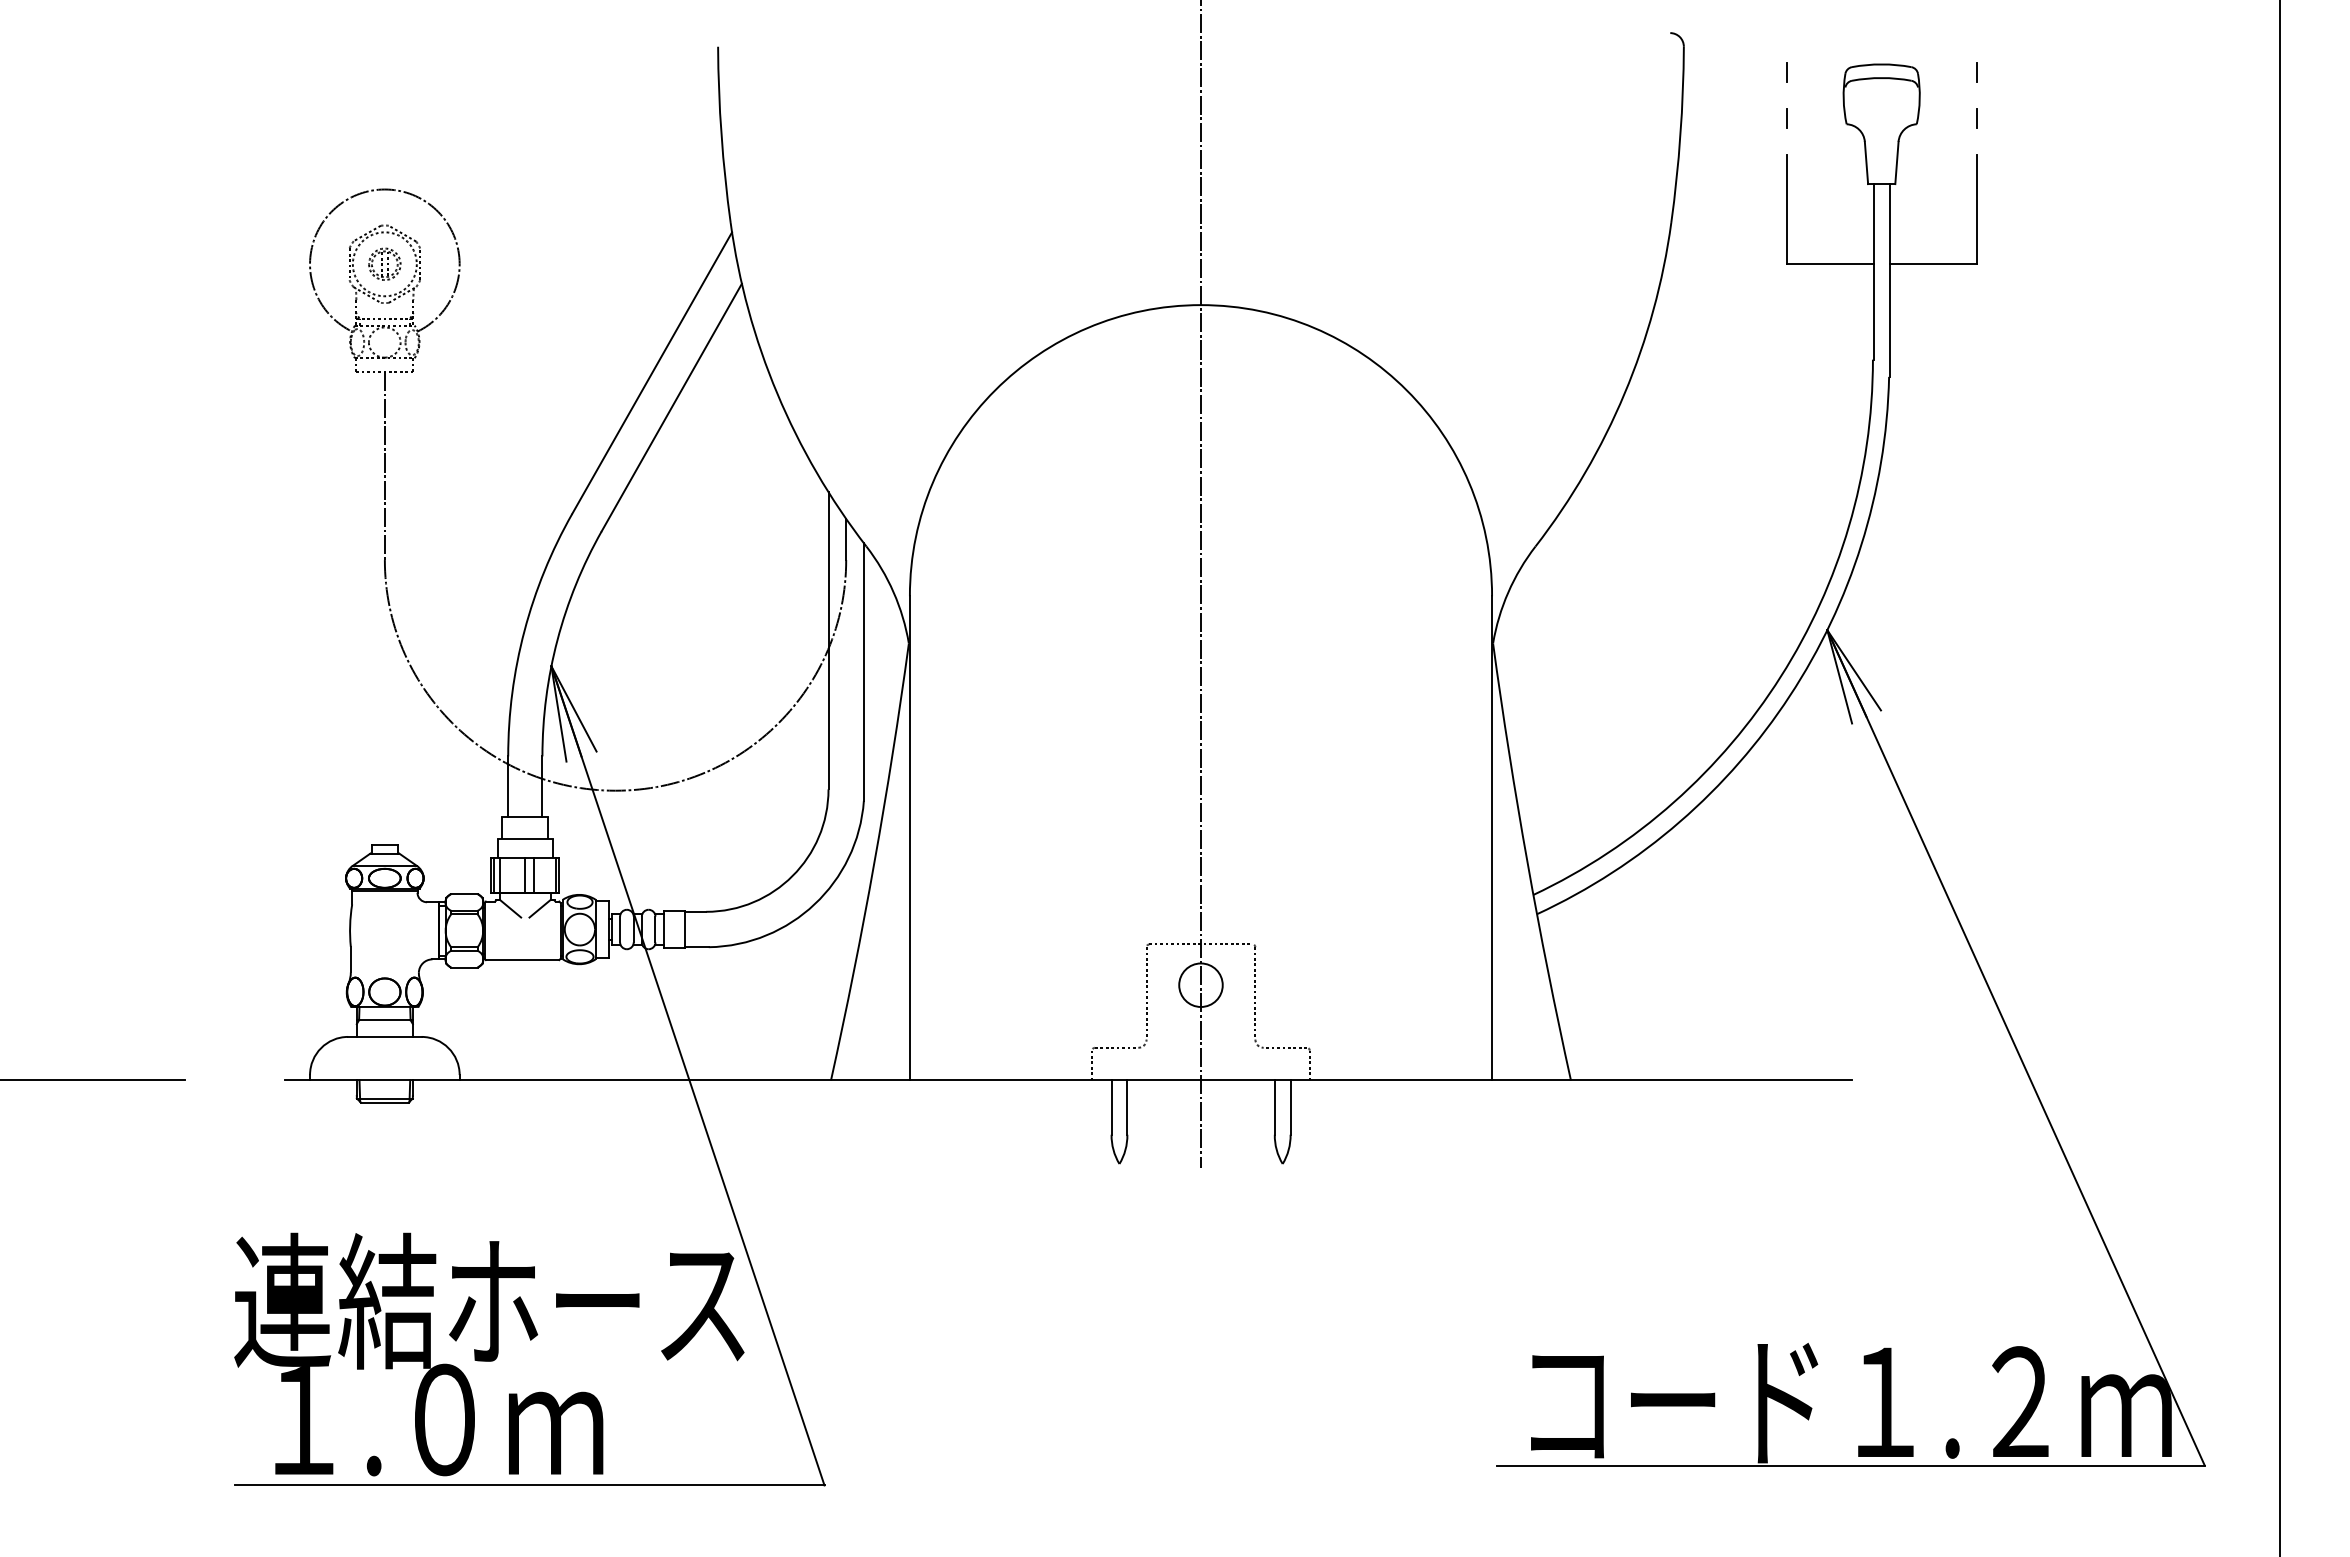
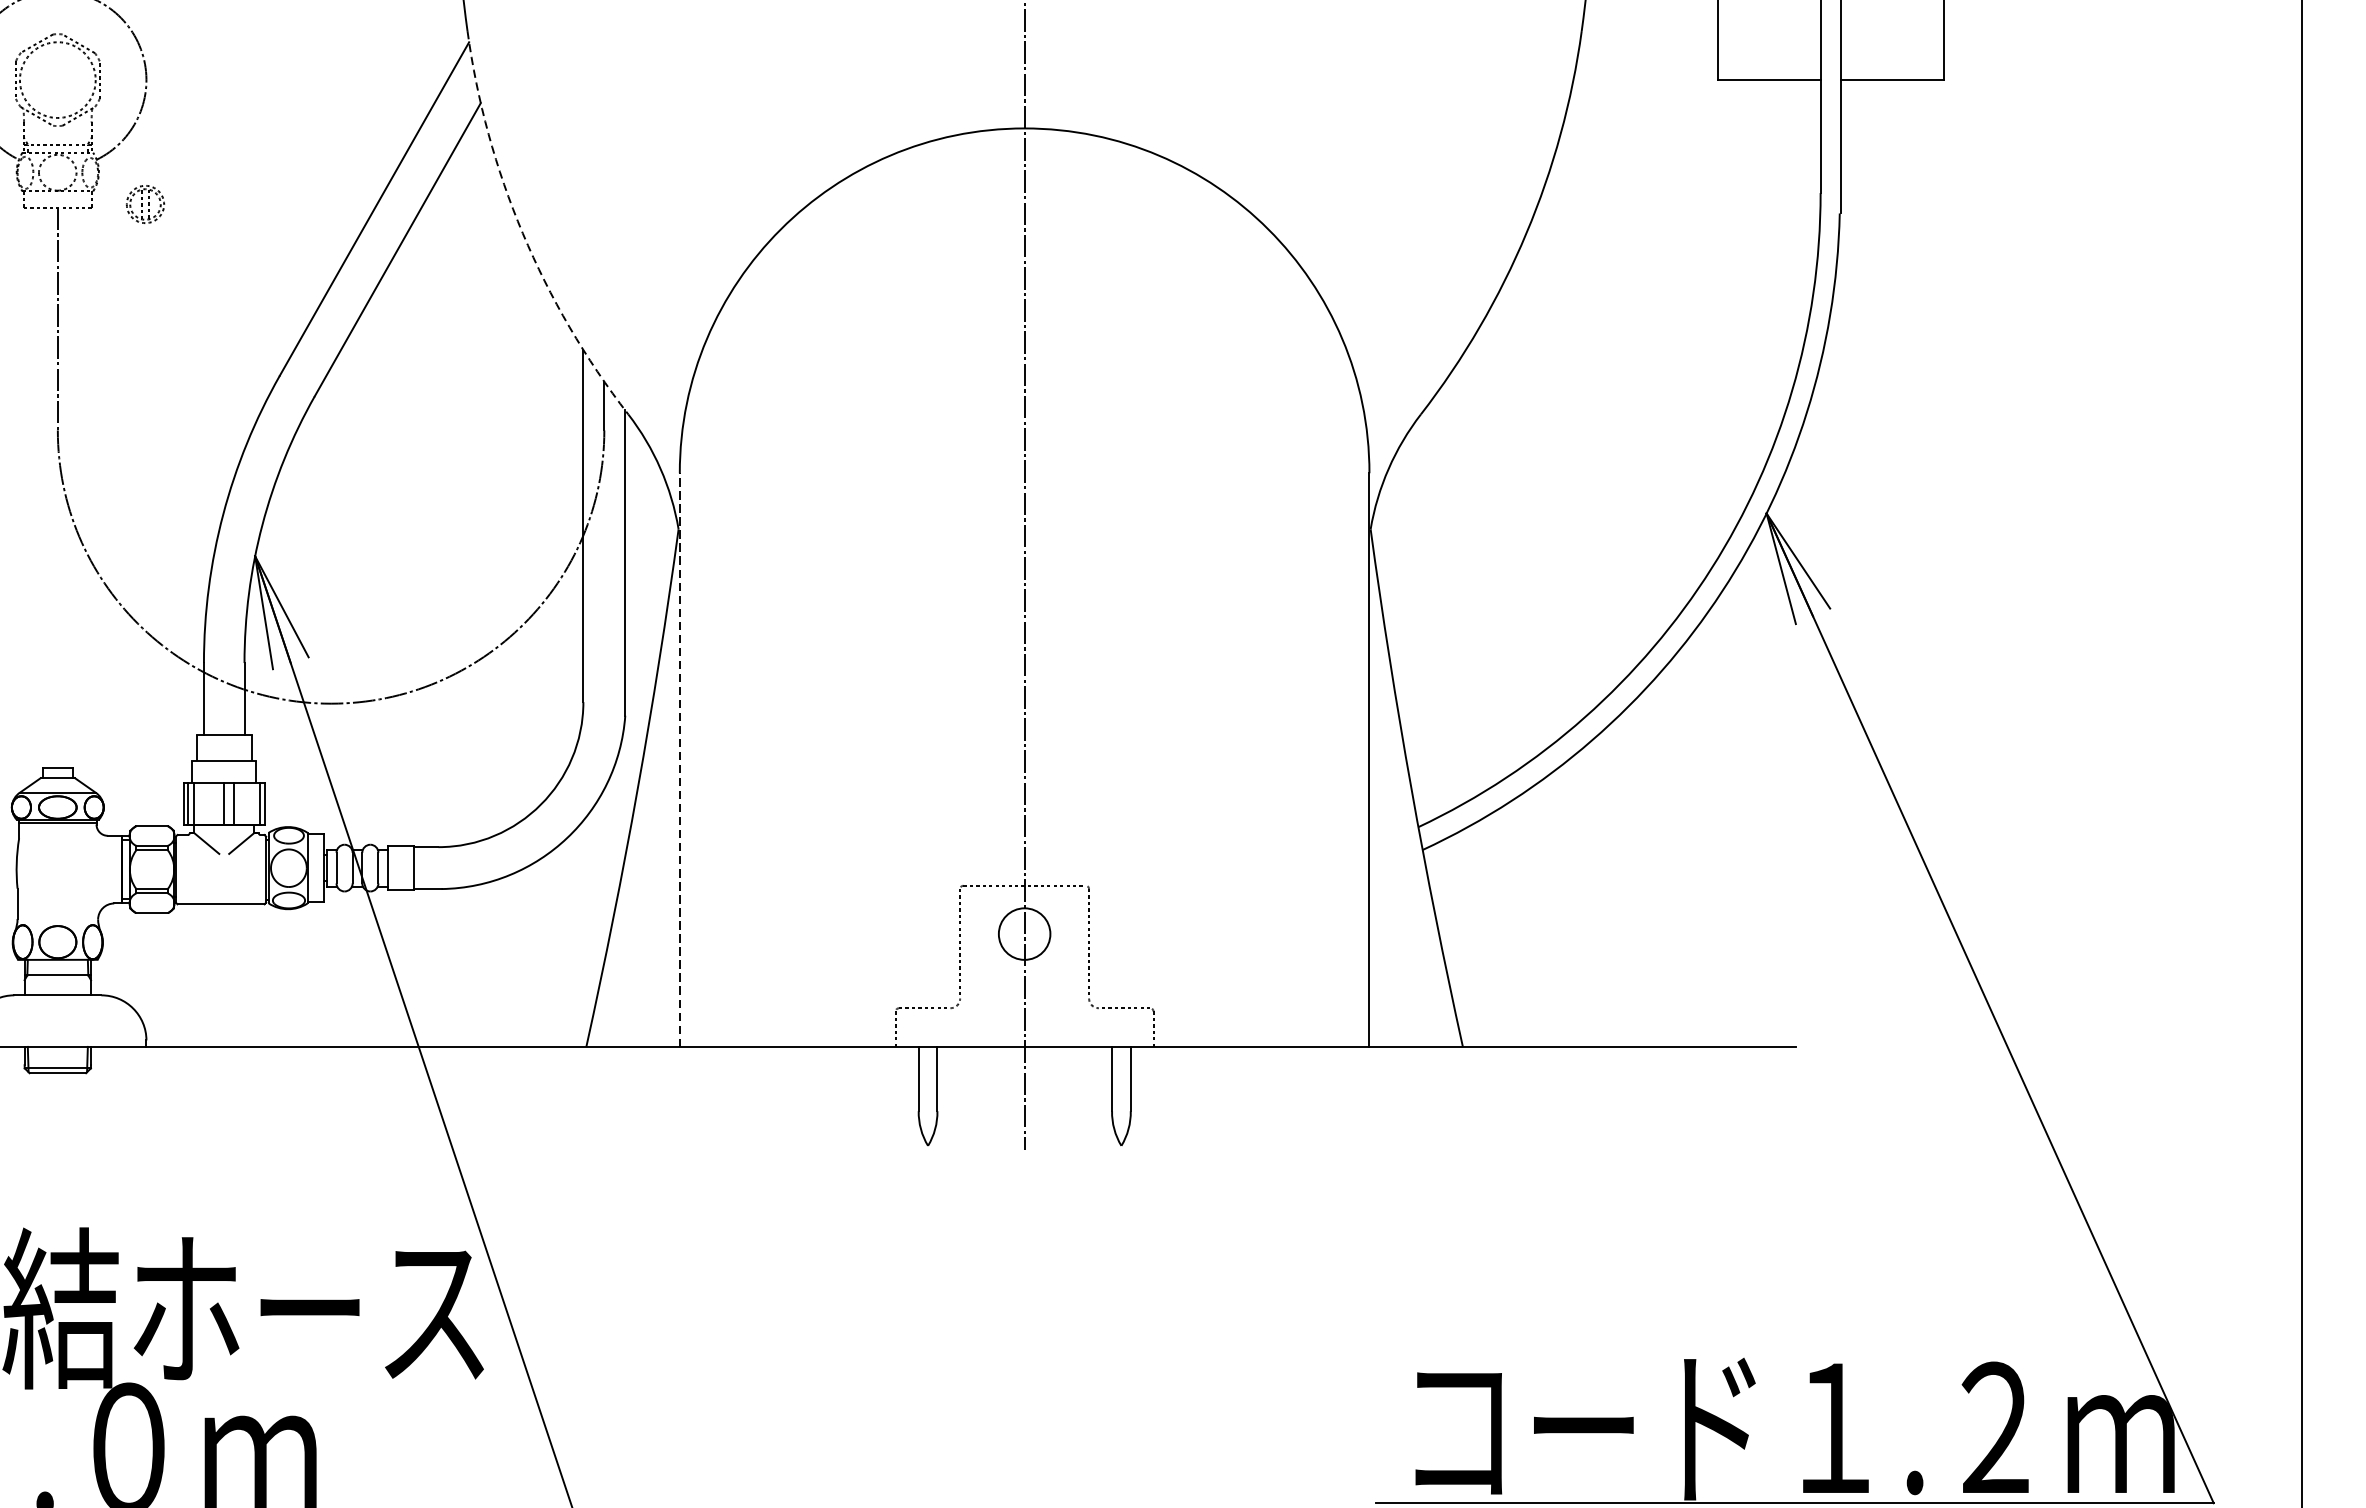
part: (384, 263) -> (145, 203), moved
arc: (777, 393) -> (522, 233), solid -> dashed
line: (909, 837) -> (679, 759), solid -> dashed

